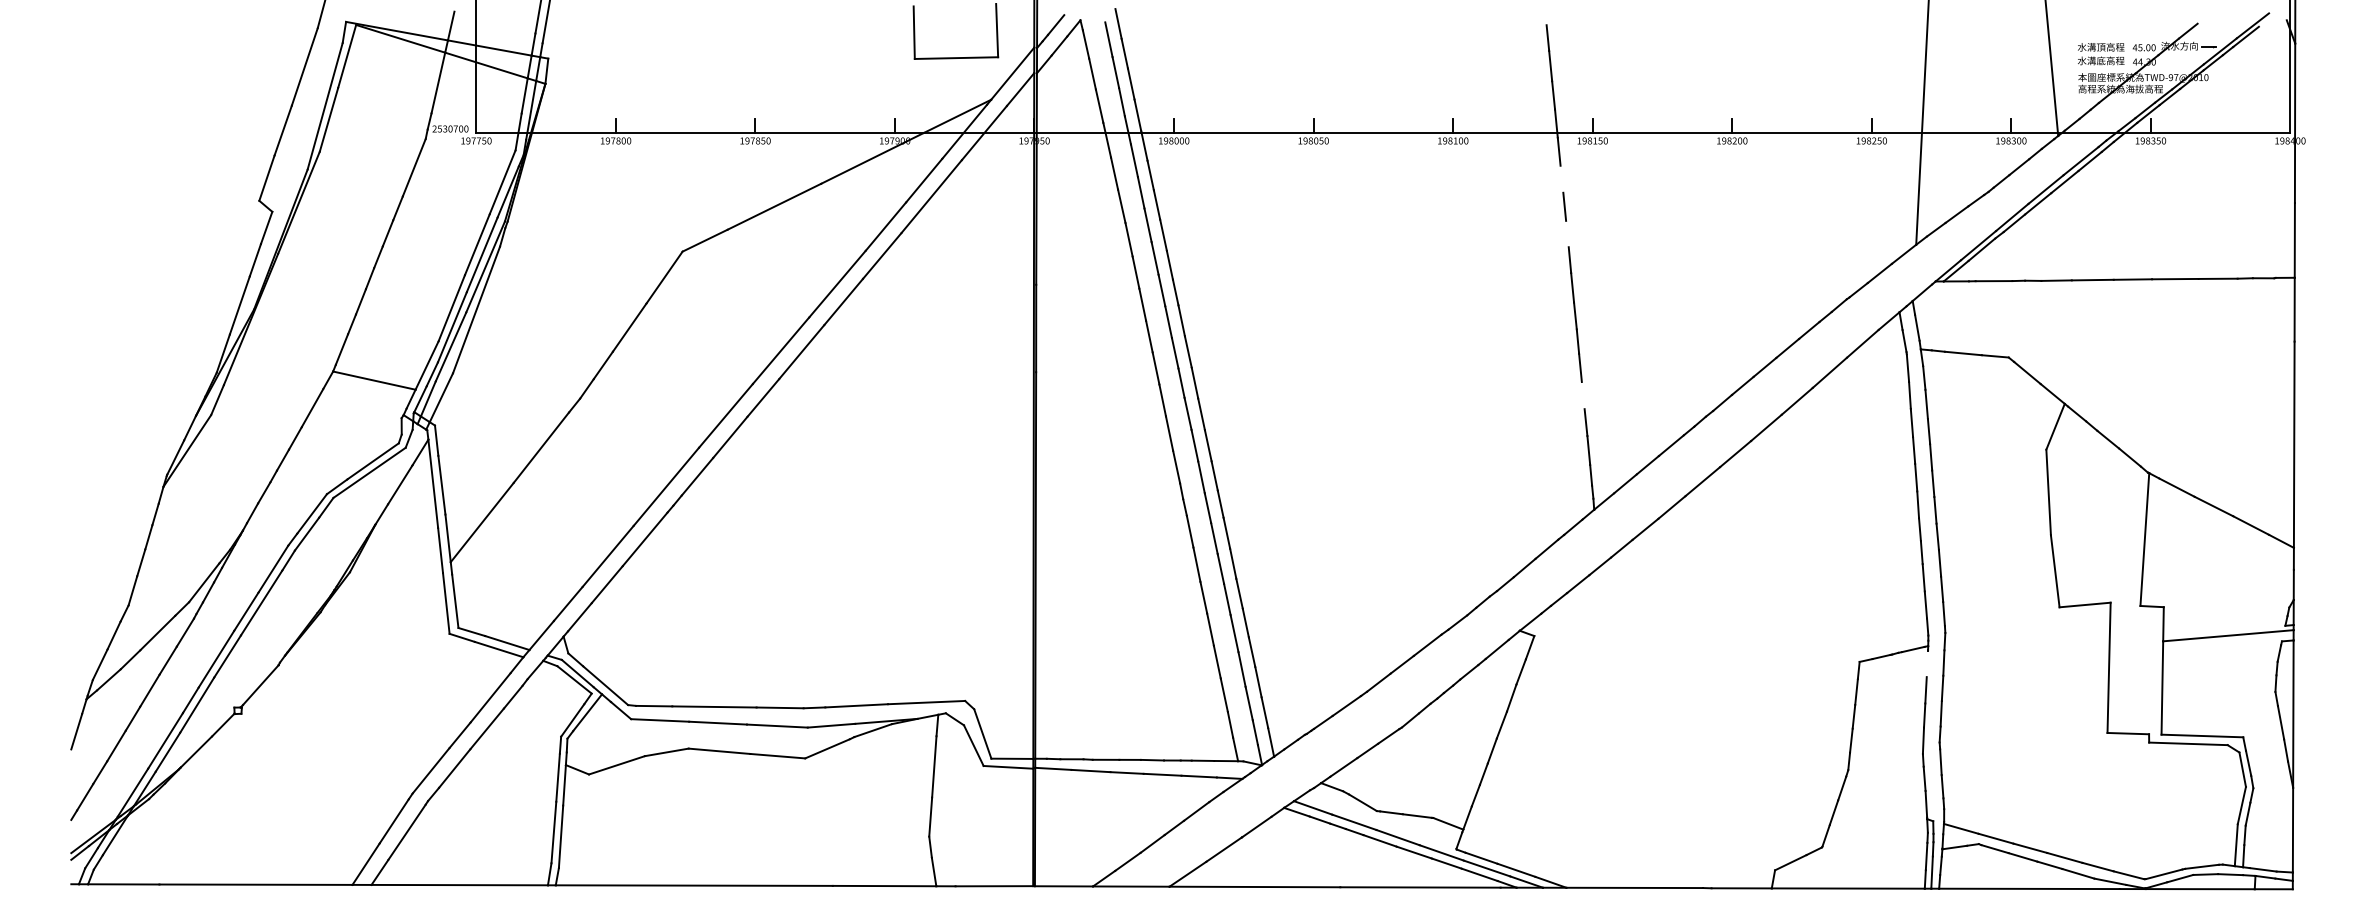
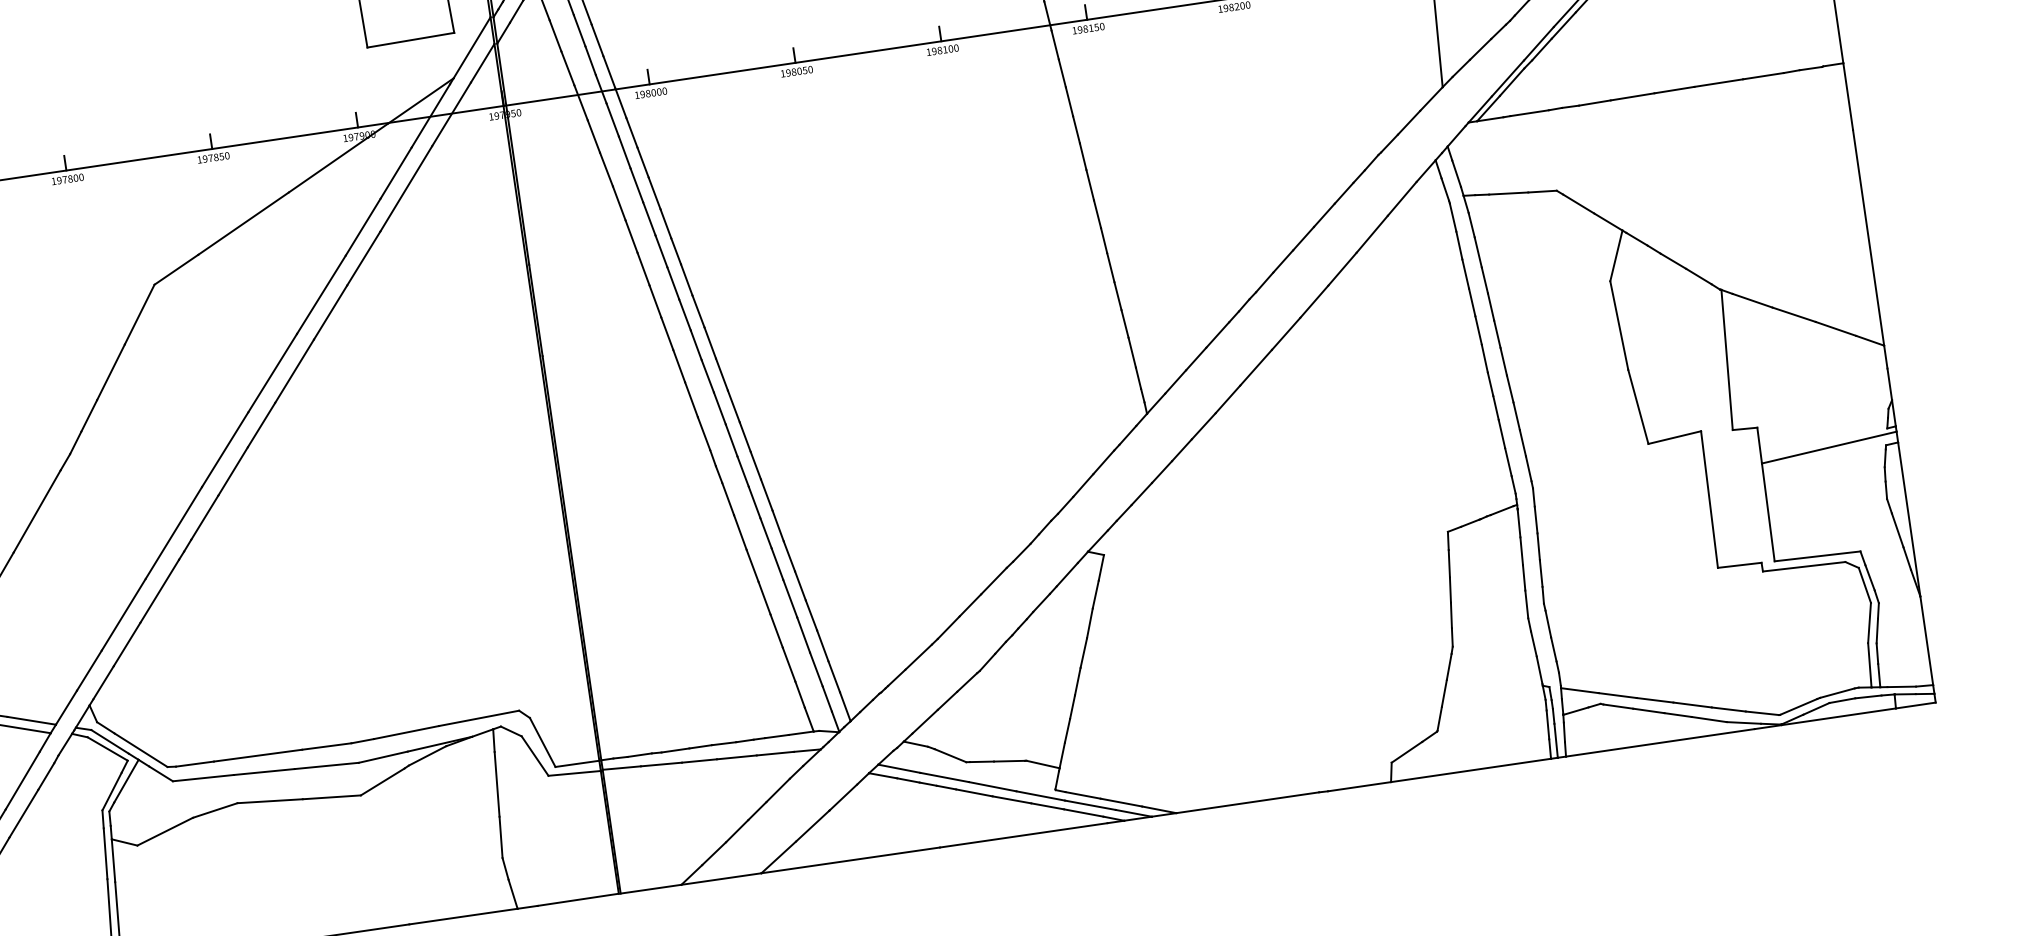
line: (1561, 178) -> (1061, 72), added
line: (1567, 233) -> (1076, 129), added
line: (1582, 395) -> (1117, 296), added
line: (1927, 663) -> (1519, 523), added

